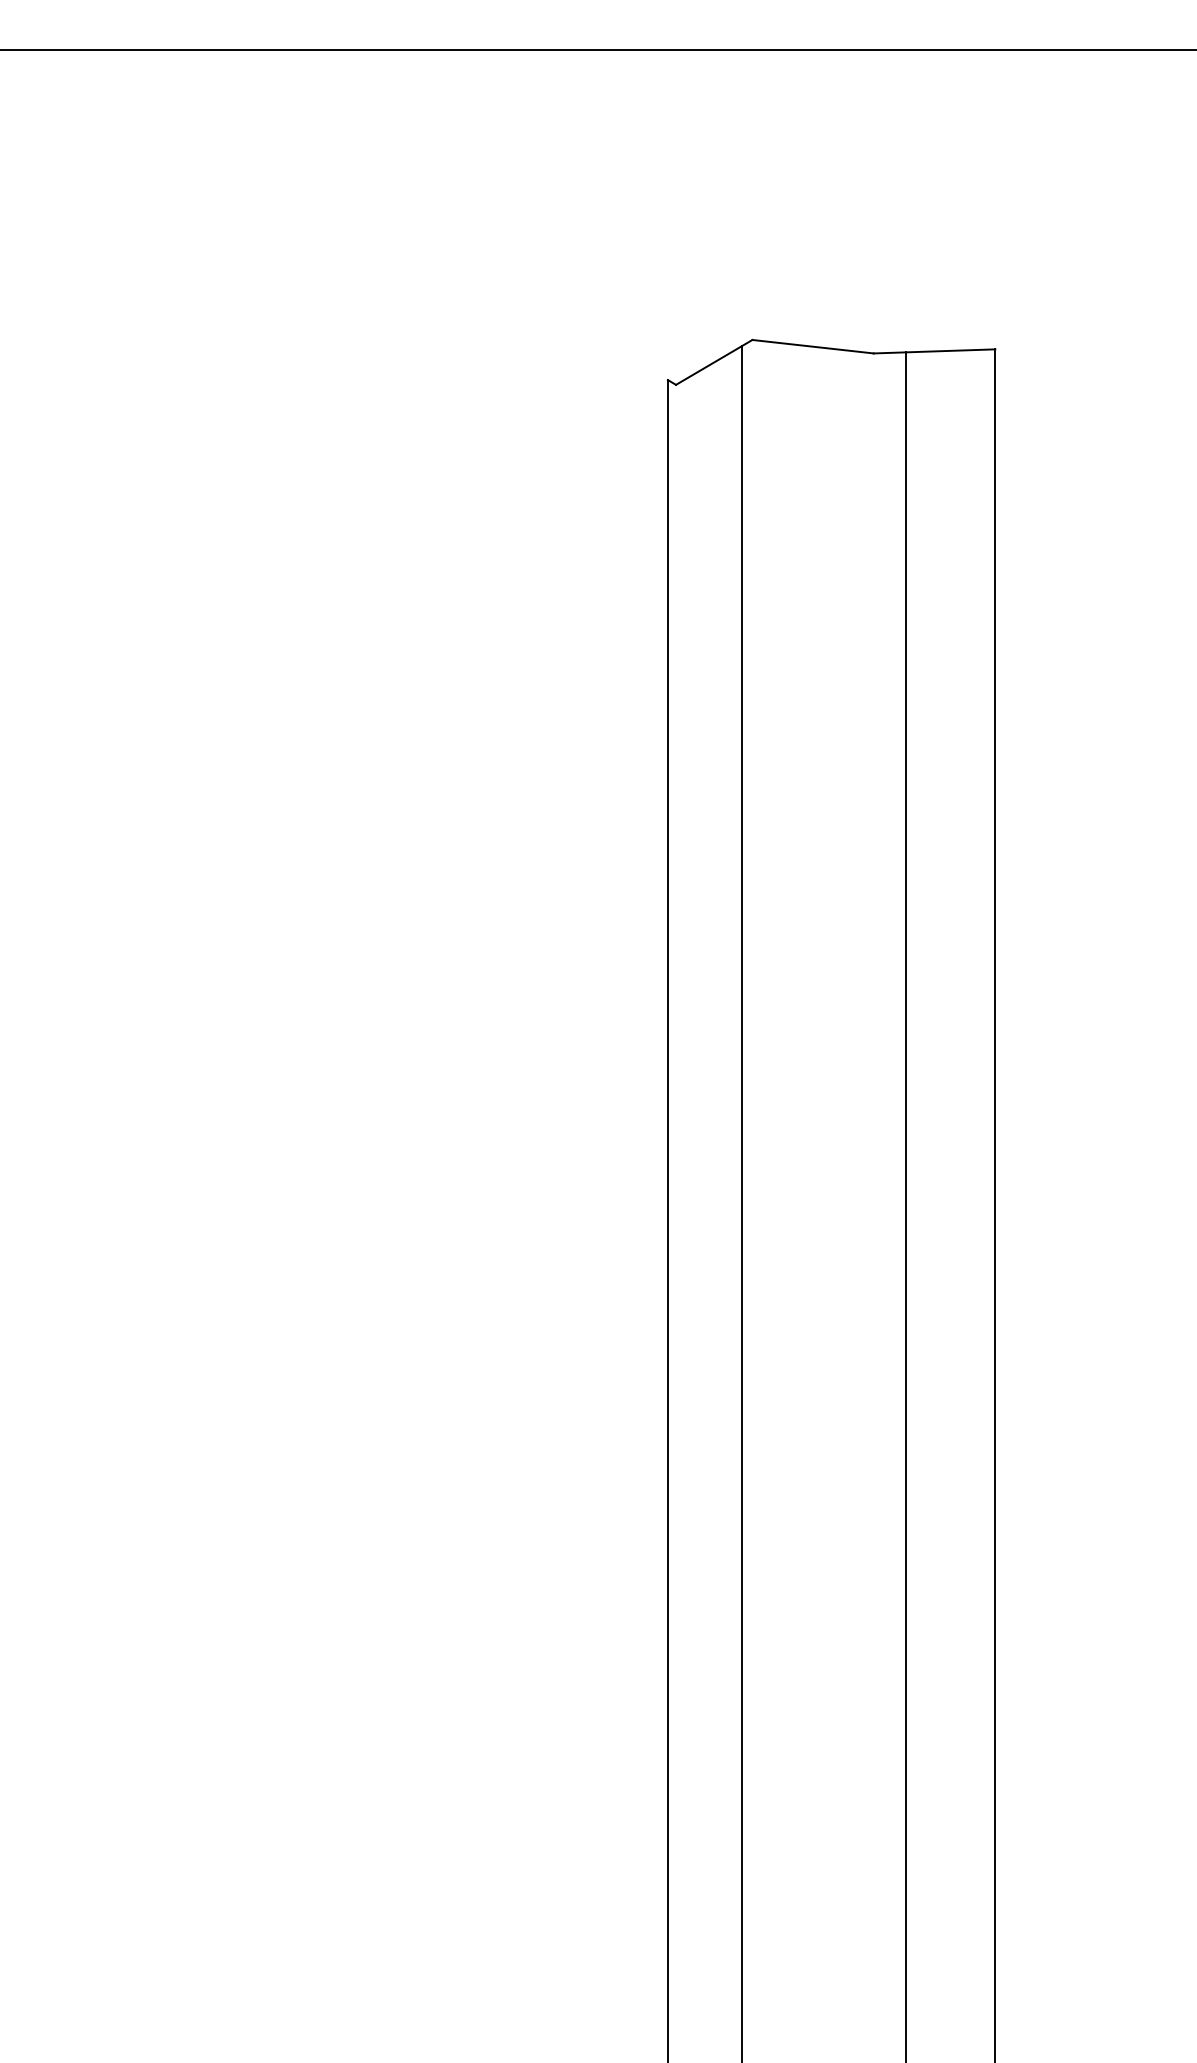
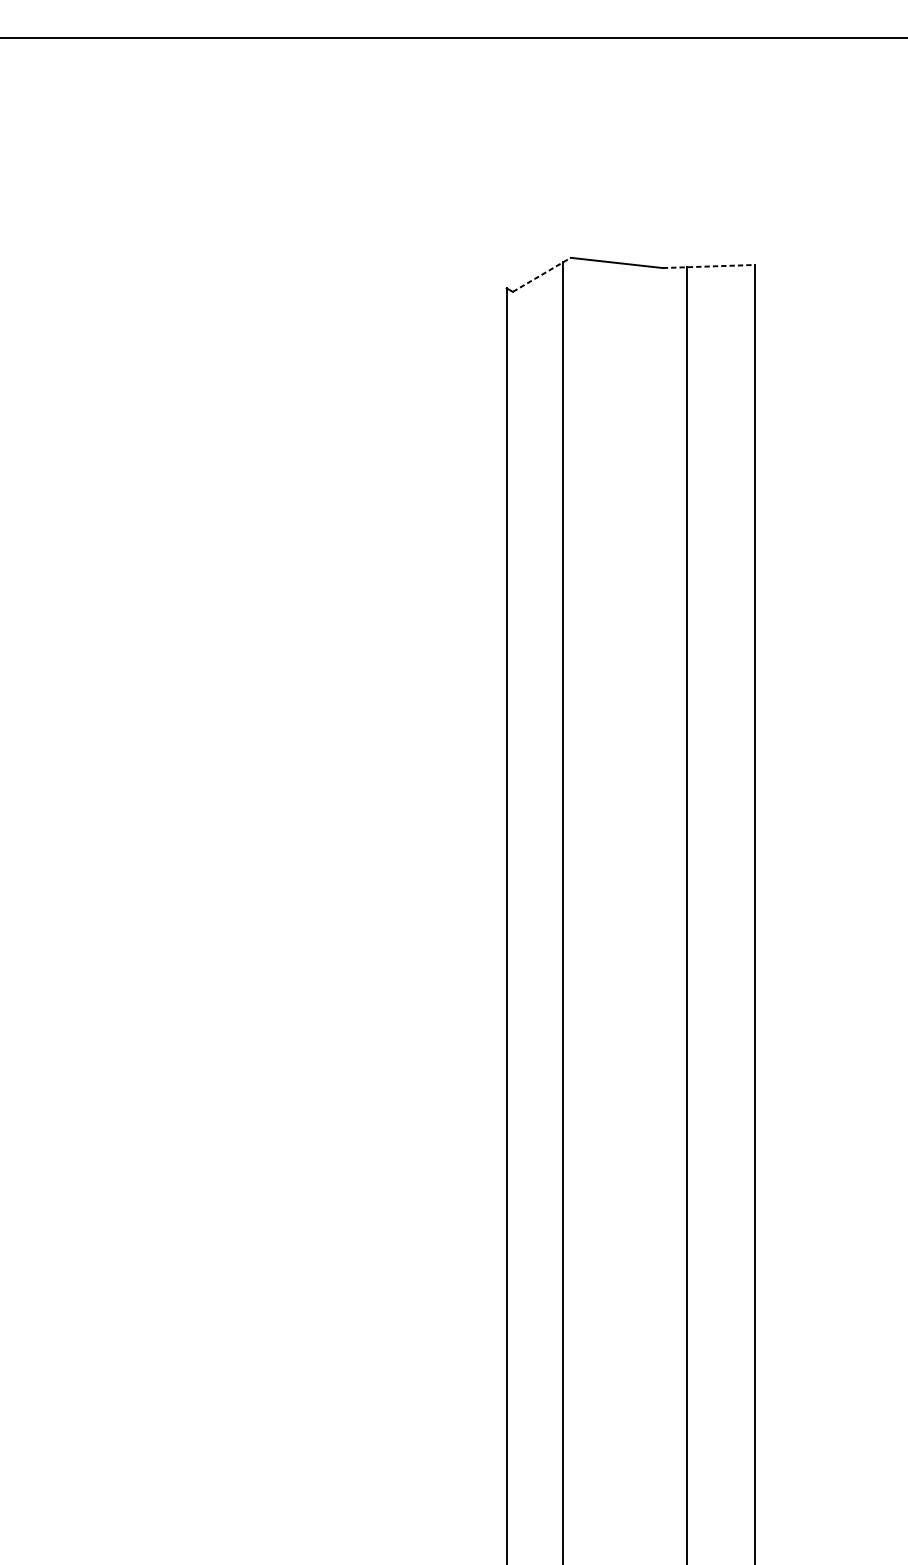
line: (934, 351) -> (708, 266), solid -> dashed
line: (714, 362) -> (542, 274), solid -> dashed

